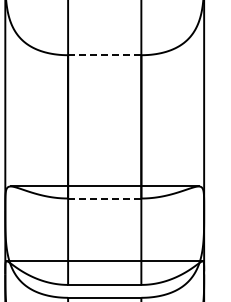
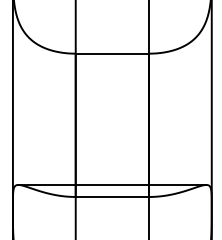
line: (104, 55) -> (112, 53), dashed -> solid
line: (104, 198) -> (112, 196), dashed -> solid

